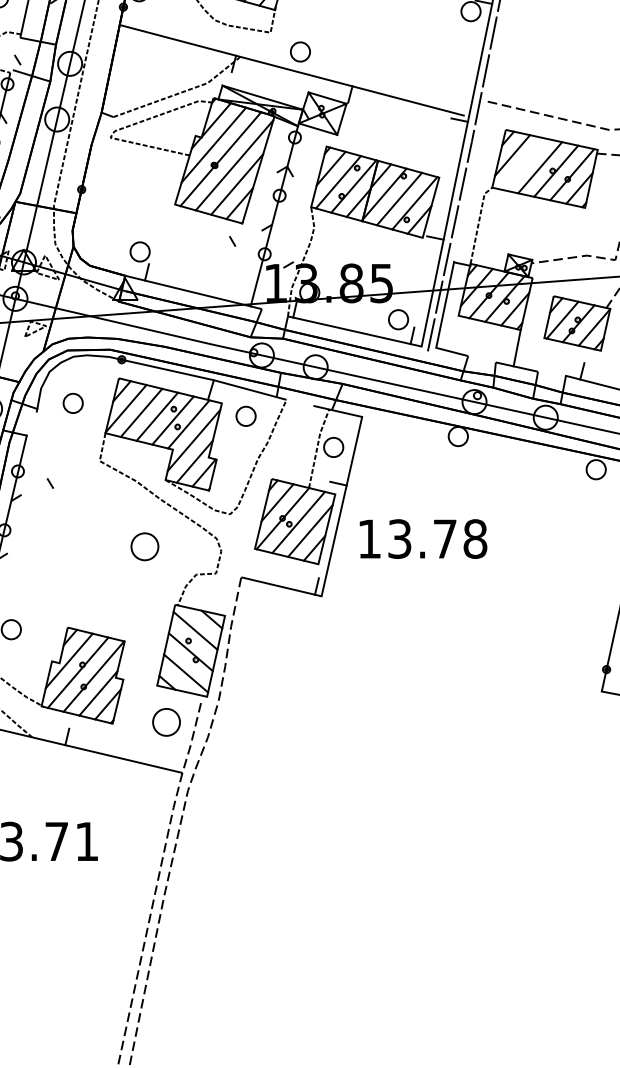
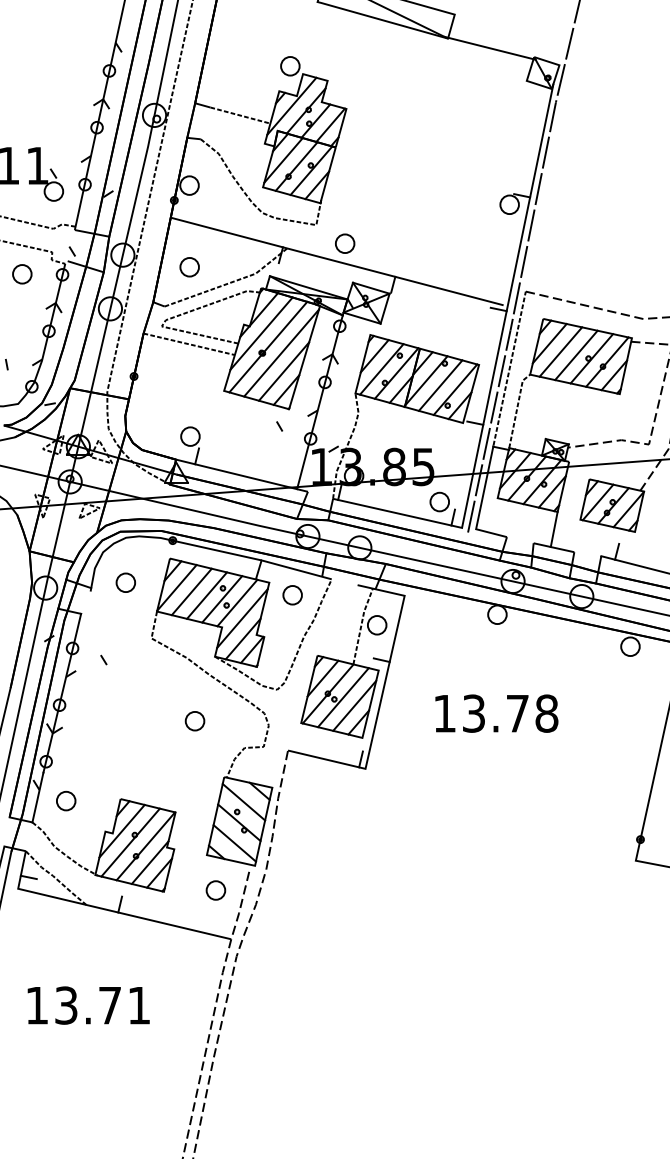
part: (139, 76) -> (189, 267), added
line: (138, 156) -> (188, 344), added
line: (523, 163) -> (560, 351), added
line: (470, 181) -> (509, 368), added
text: (423, 538) -> (496, 713), moved
part: (144, 547) -> (194, 721), size x0.71
part: (166, 722) -> (215, 890), size x0.71

